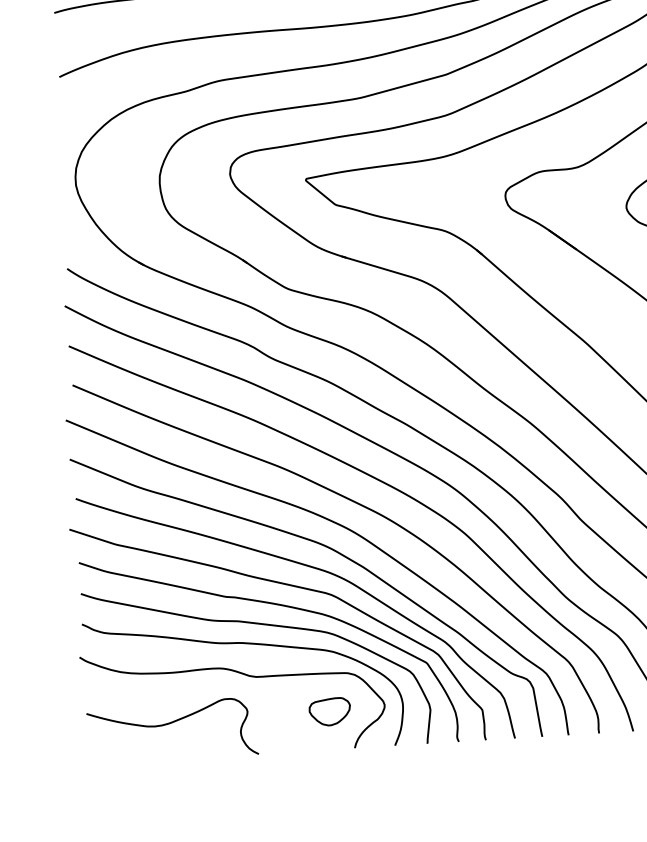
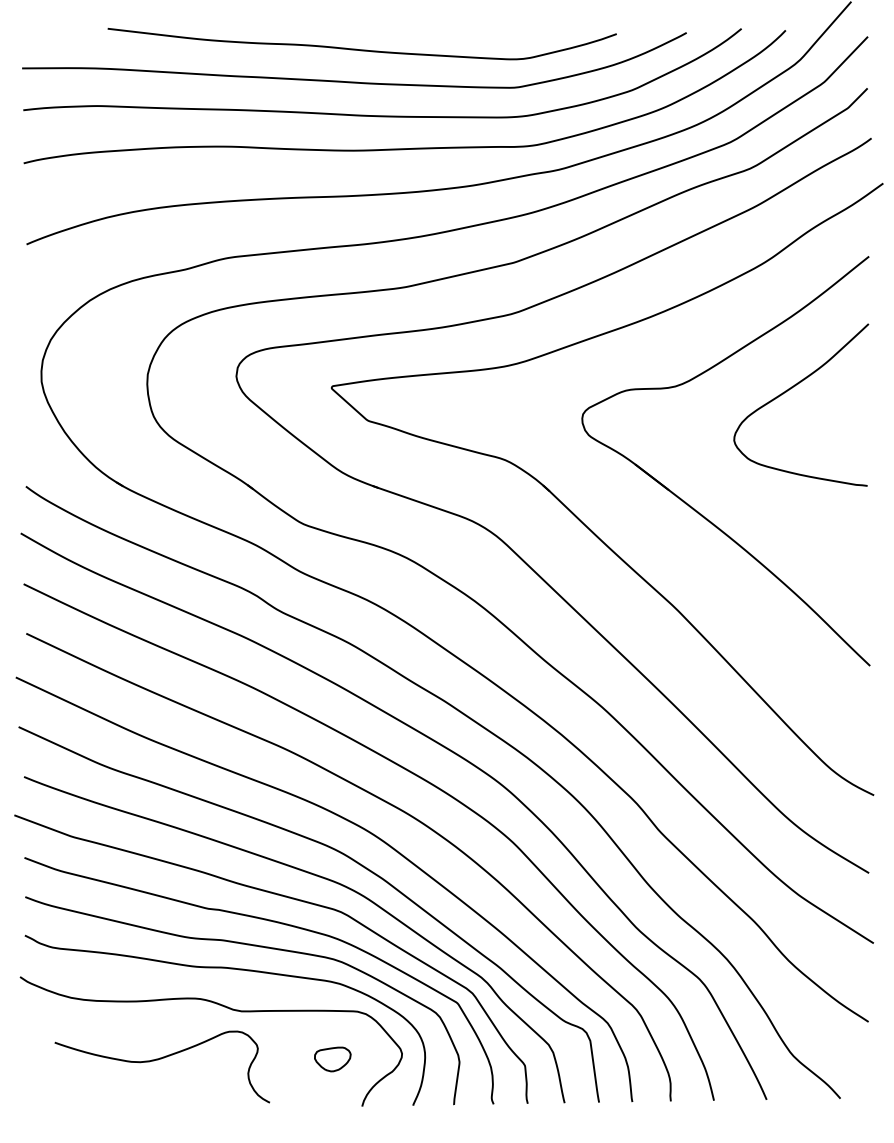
part: (329, 711) -> (332, 1059), size x0.7
curve: (169, 724) -> (158, 1060), moved

